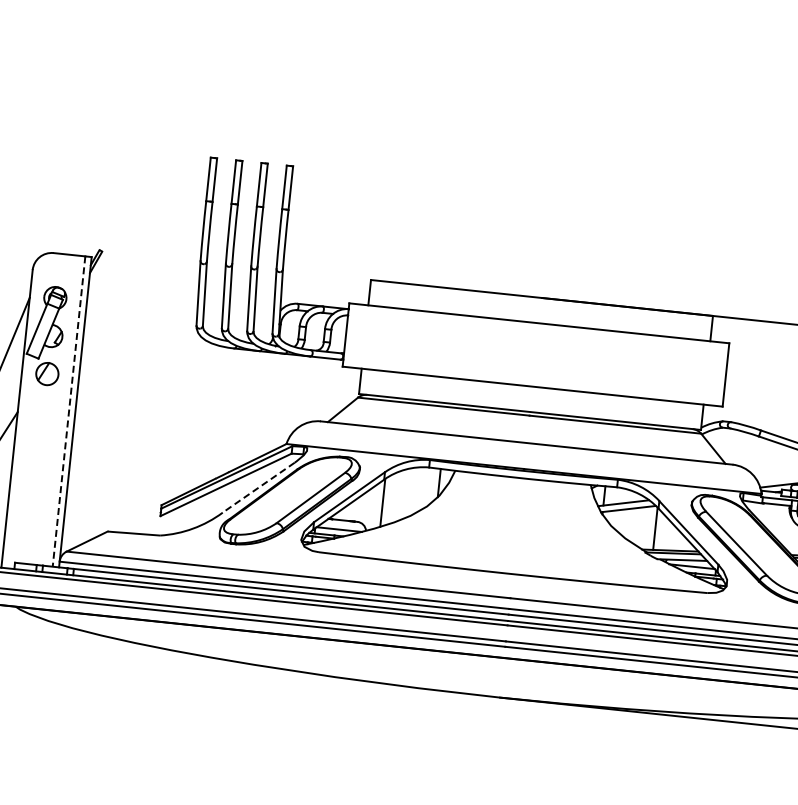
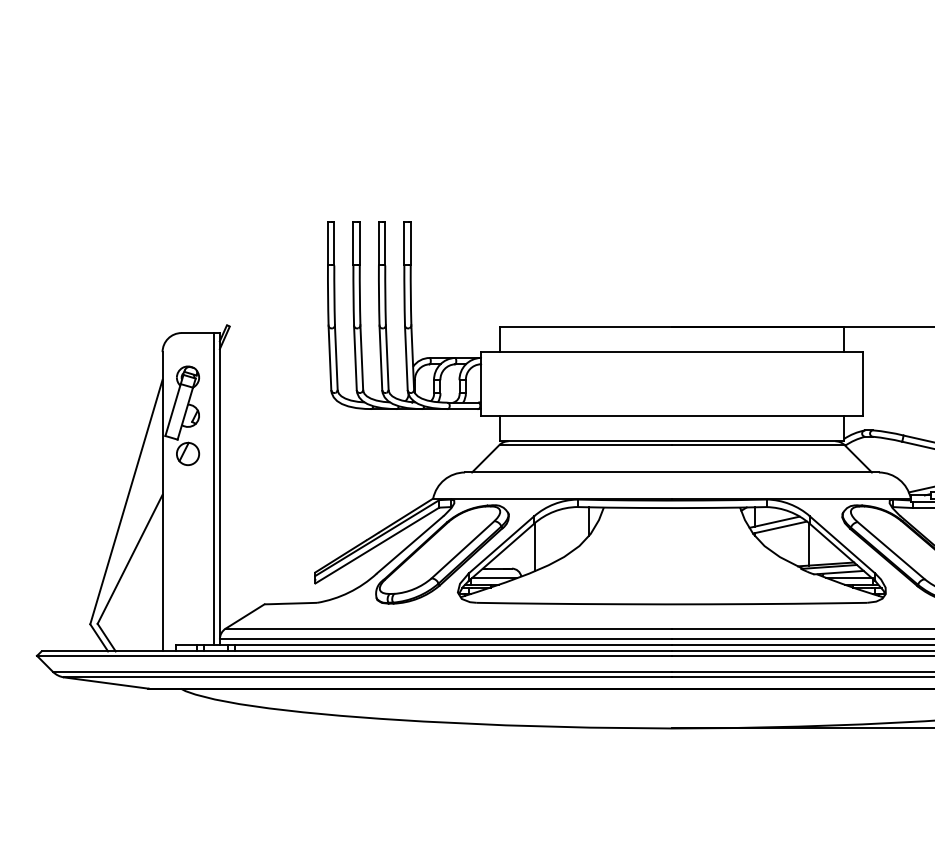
line: (68, 412) -> (213, 489), dashed -> solid
line: (259, 487) -> (410, 544), dashed -> solid

